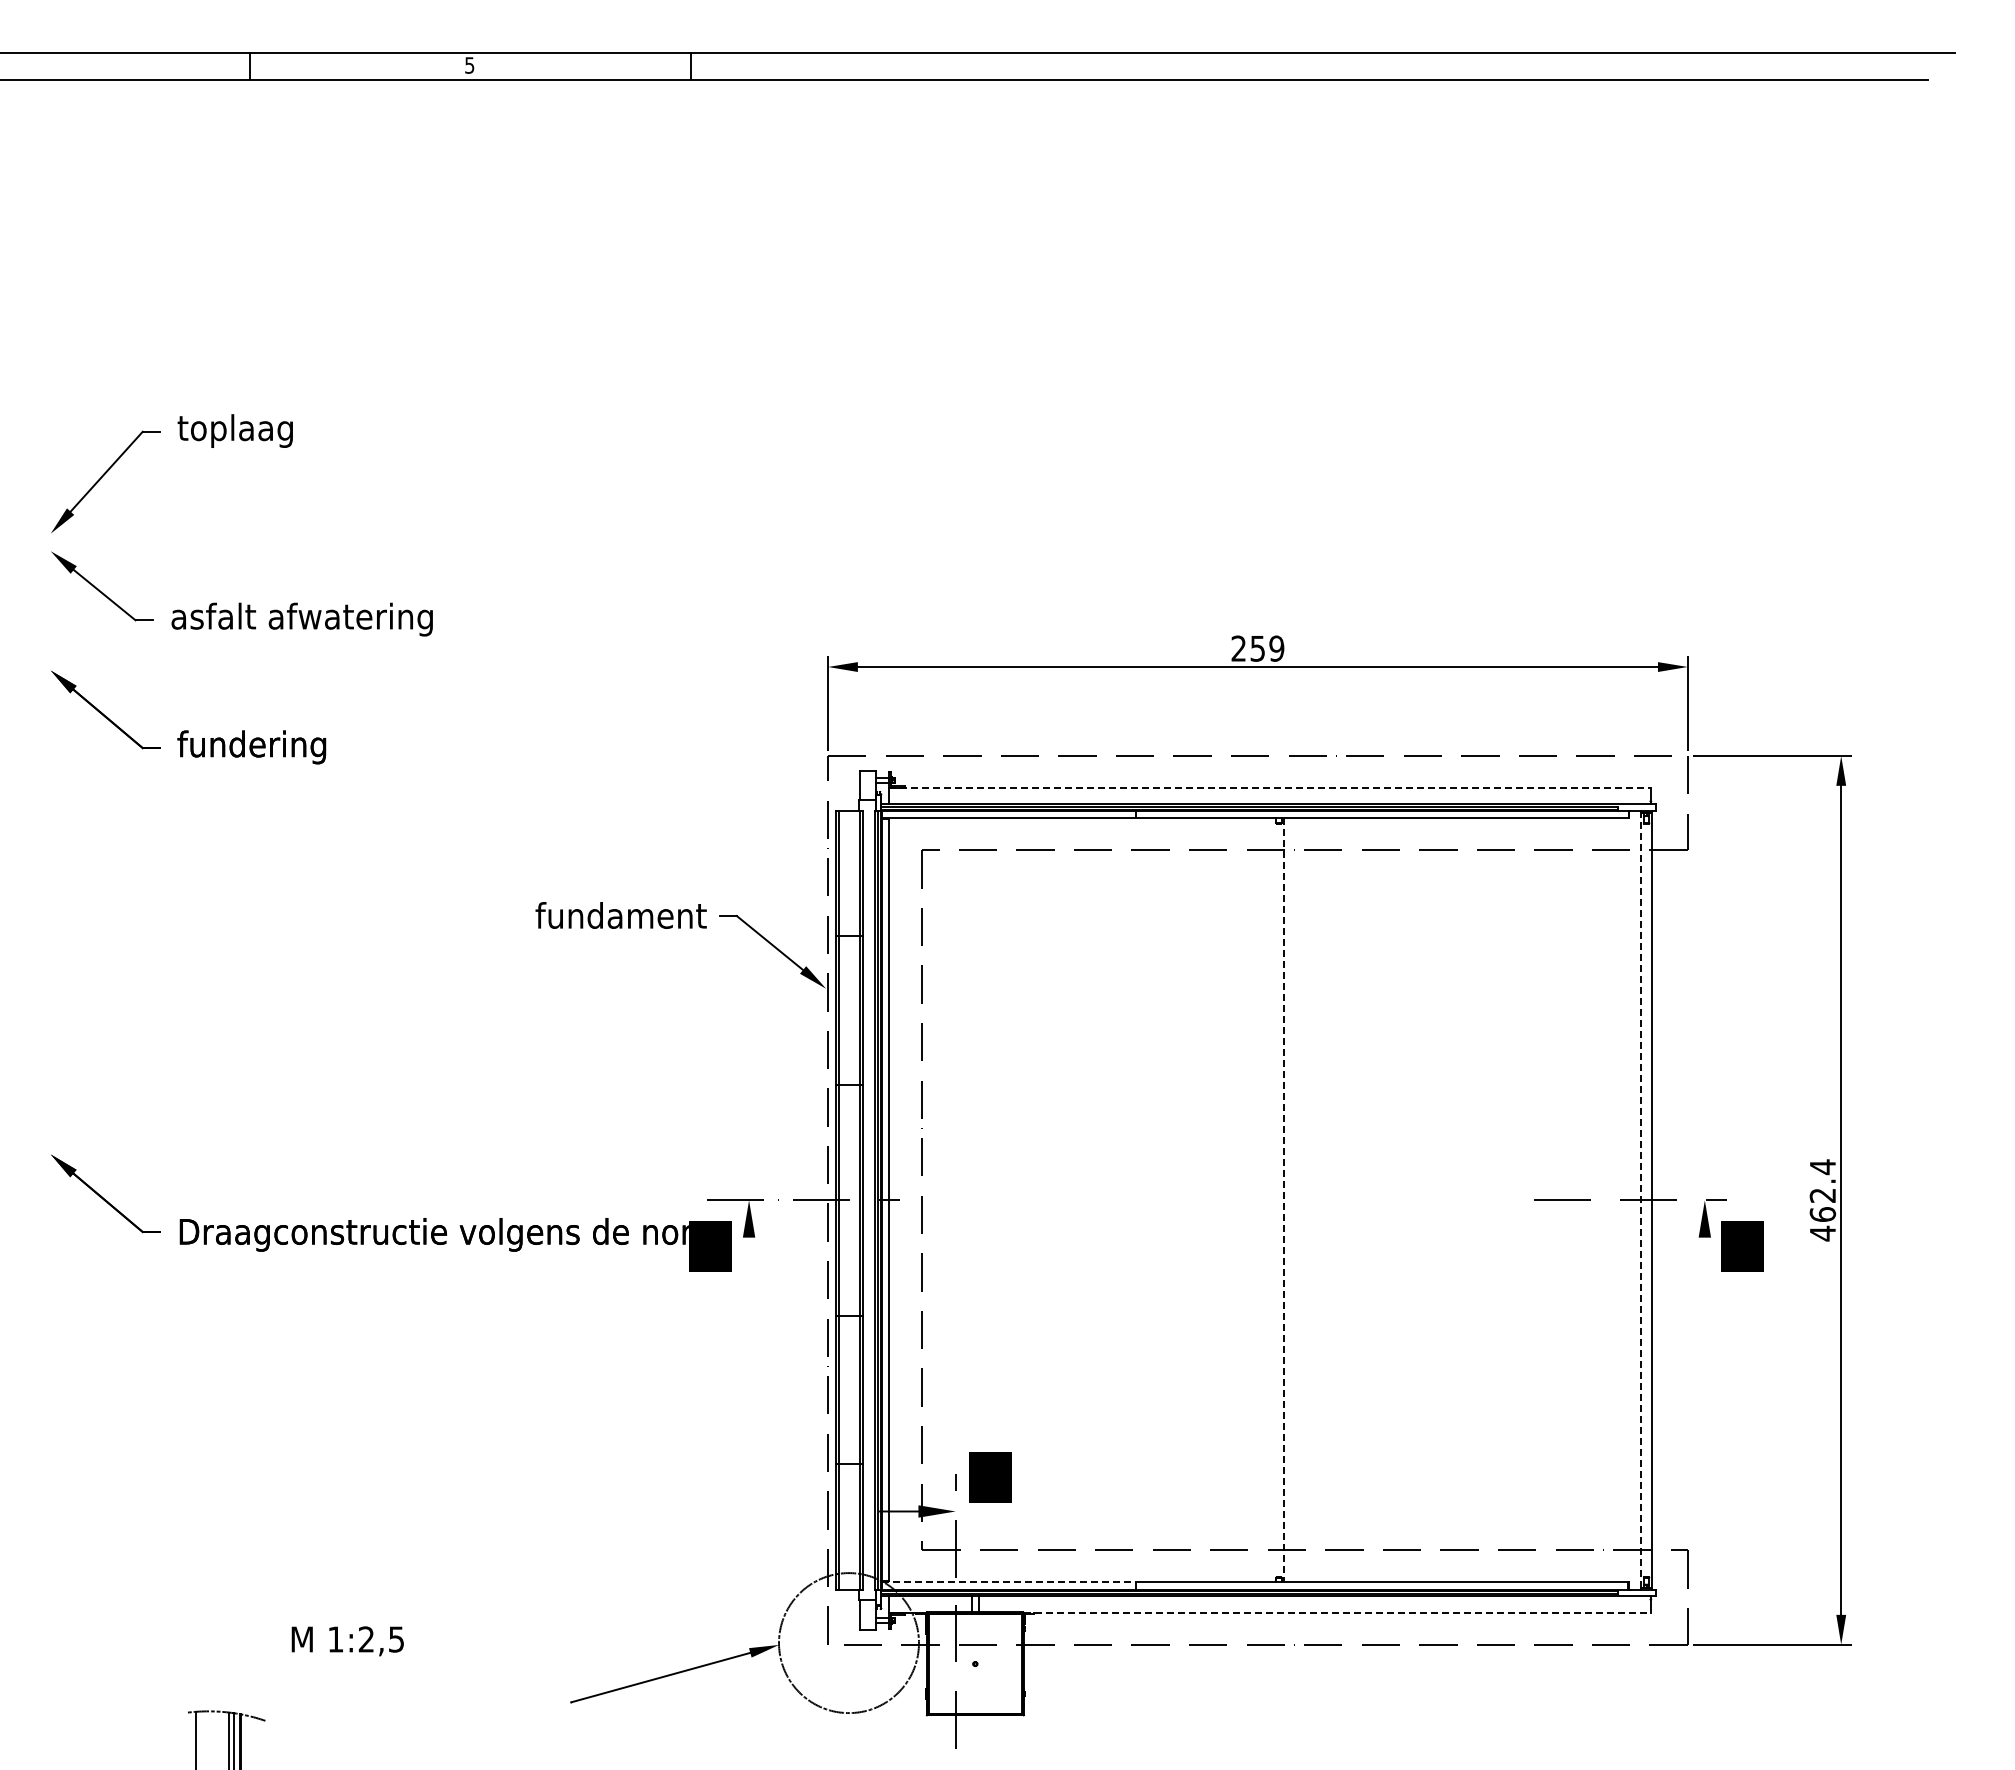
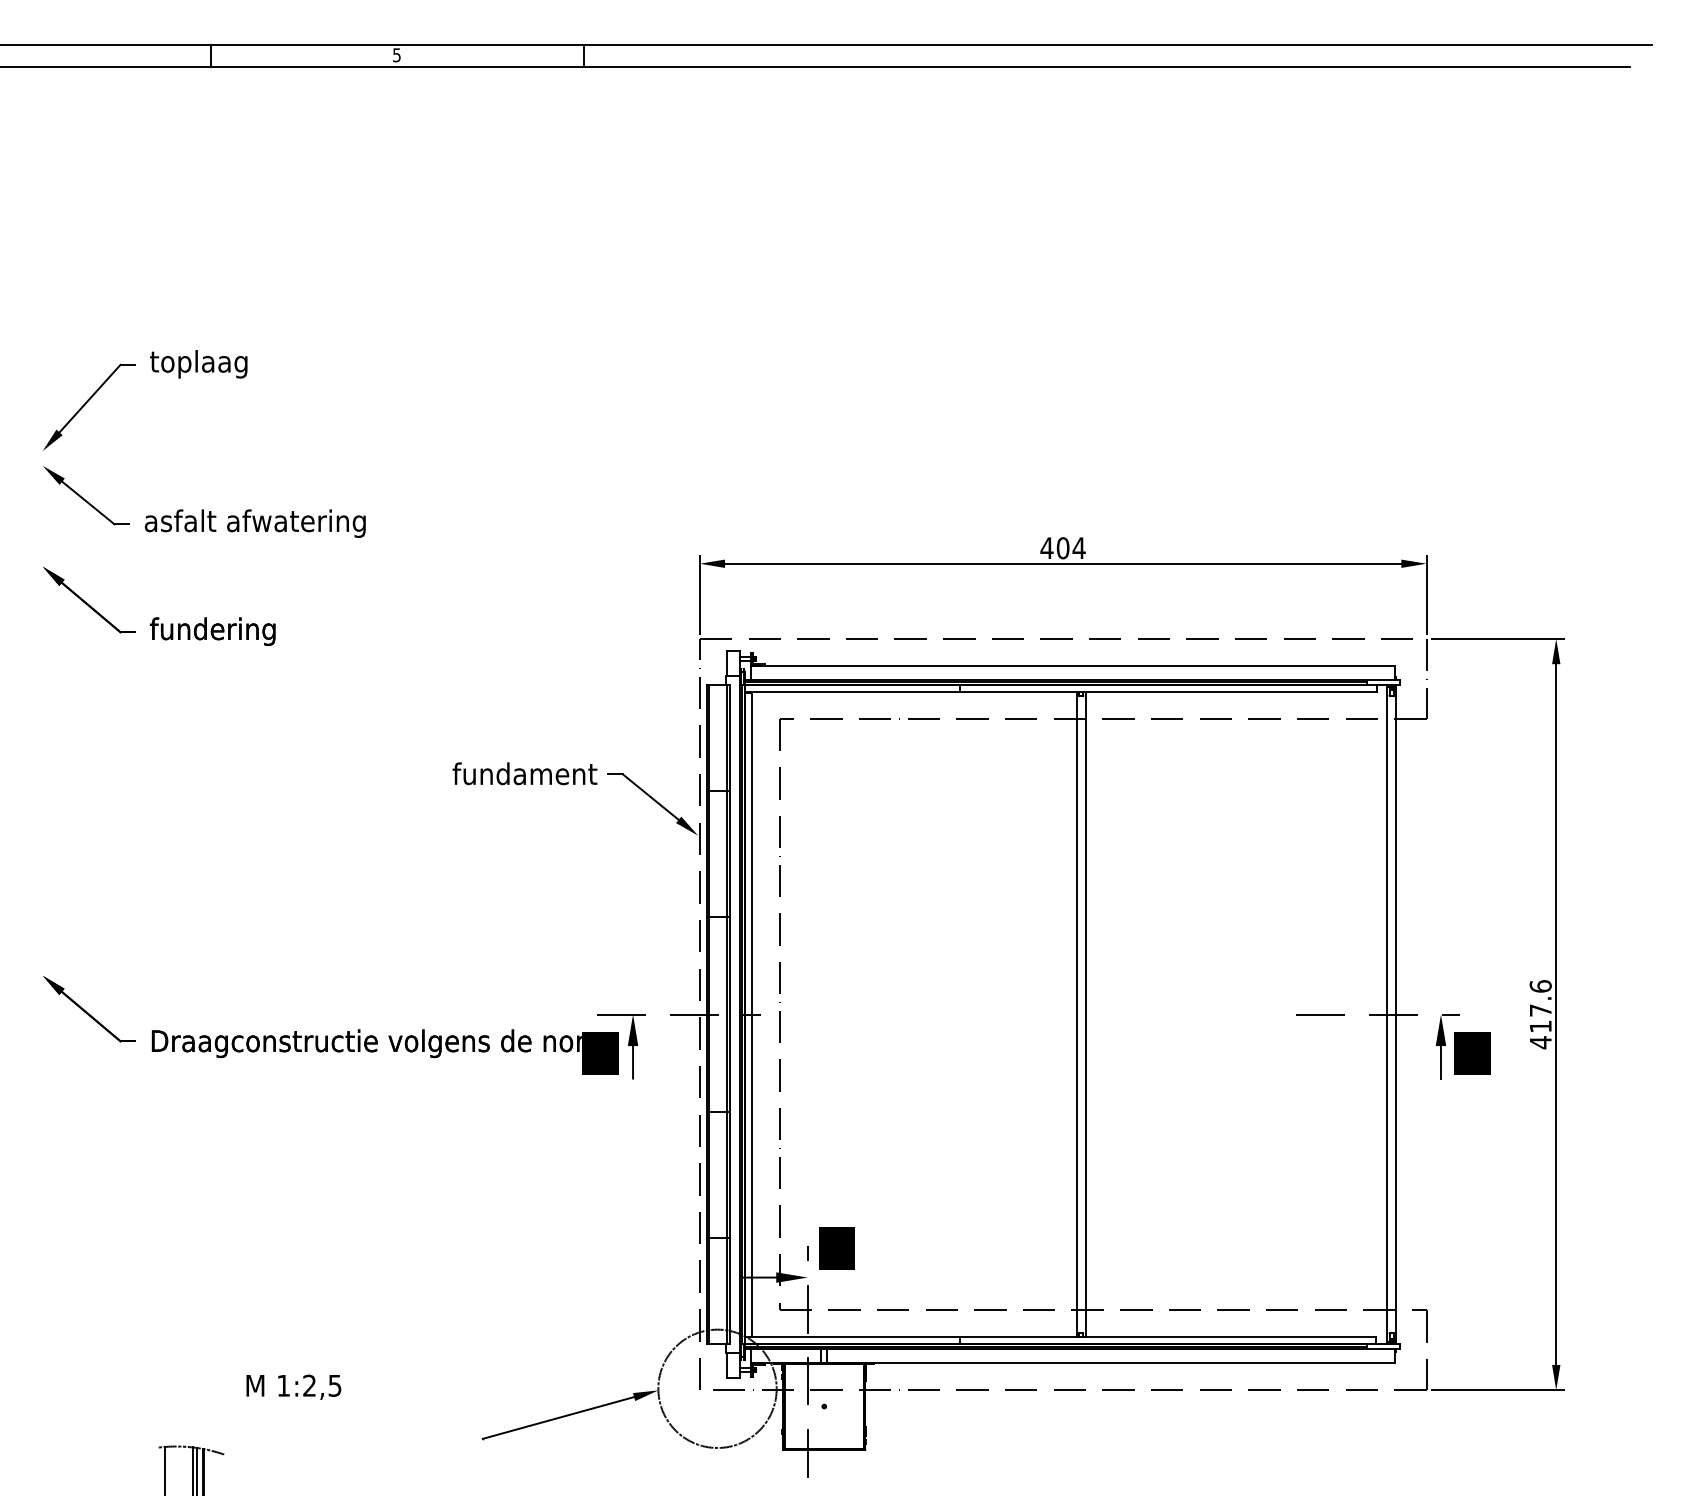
text: (1257, 648) -> (1062, 548), 259 -> 404
line: (1269, 788) -> (1072, 666), dashed -> solid
text: (1822, 1190) -> (1540, 1006), 462.4 -> 417.6
line: (1641, 1199) -> (1387, 1013), dashed -> solid
line: (1273, 1200) -> (1076, 1014), added
line: (1284, 1200) -> (1085, 1014), dashed -> solid
line: (749, 1256) -> (633, 1062), added
line: (1704, 1256) -> (1440, 1062), added
line: (1008, 1582) -> (852, 1337), dashed -> solid
line: (1337, 1612) -> (1130, 1362), dashed -> solid

